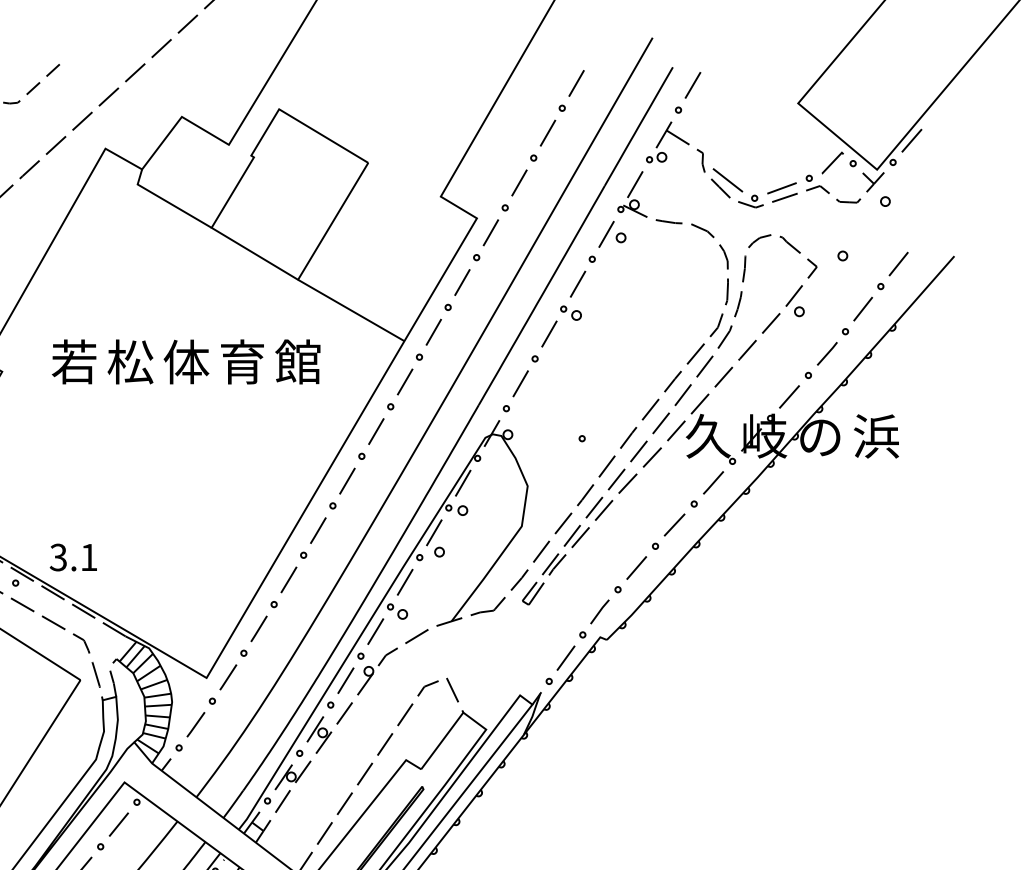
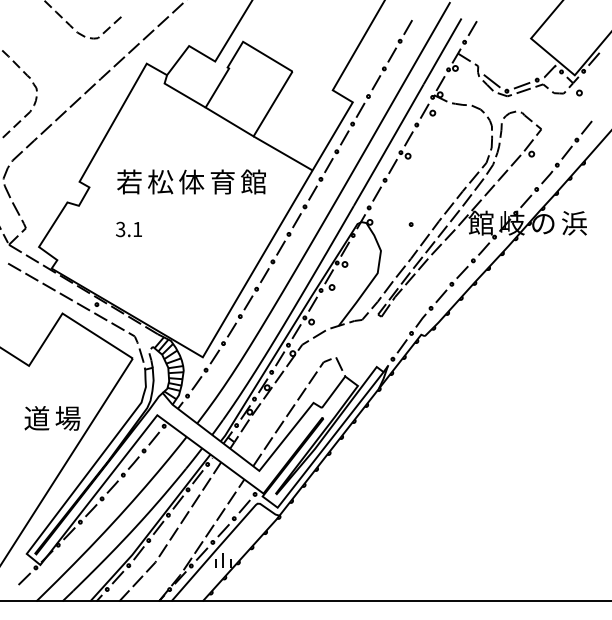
part: (842, 254) -> (555, 122), removed
text: (707, 434) -> (480, 222), 久 -> 館
text: (72, 557) -> (128, 229), moved

